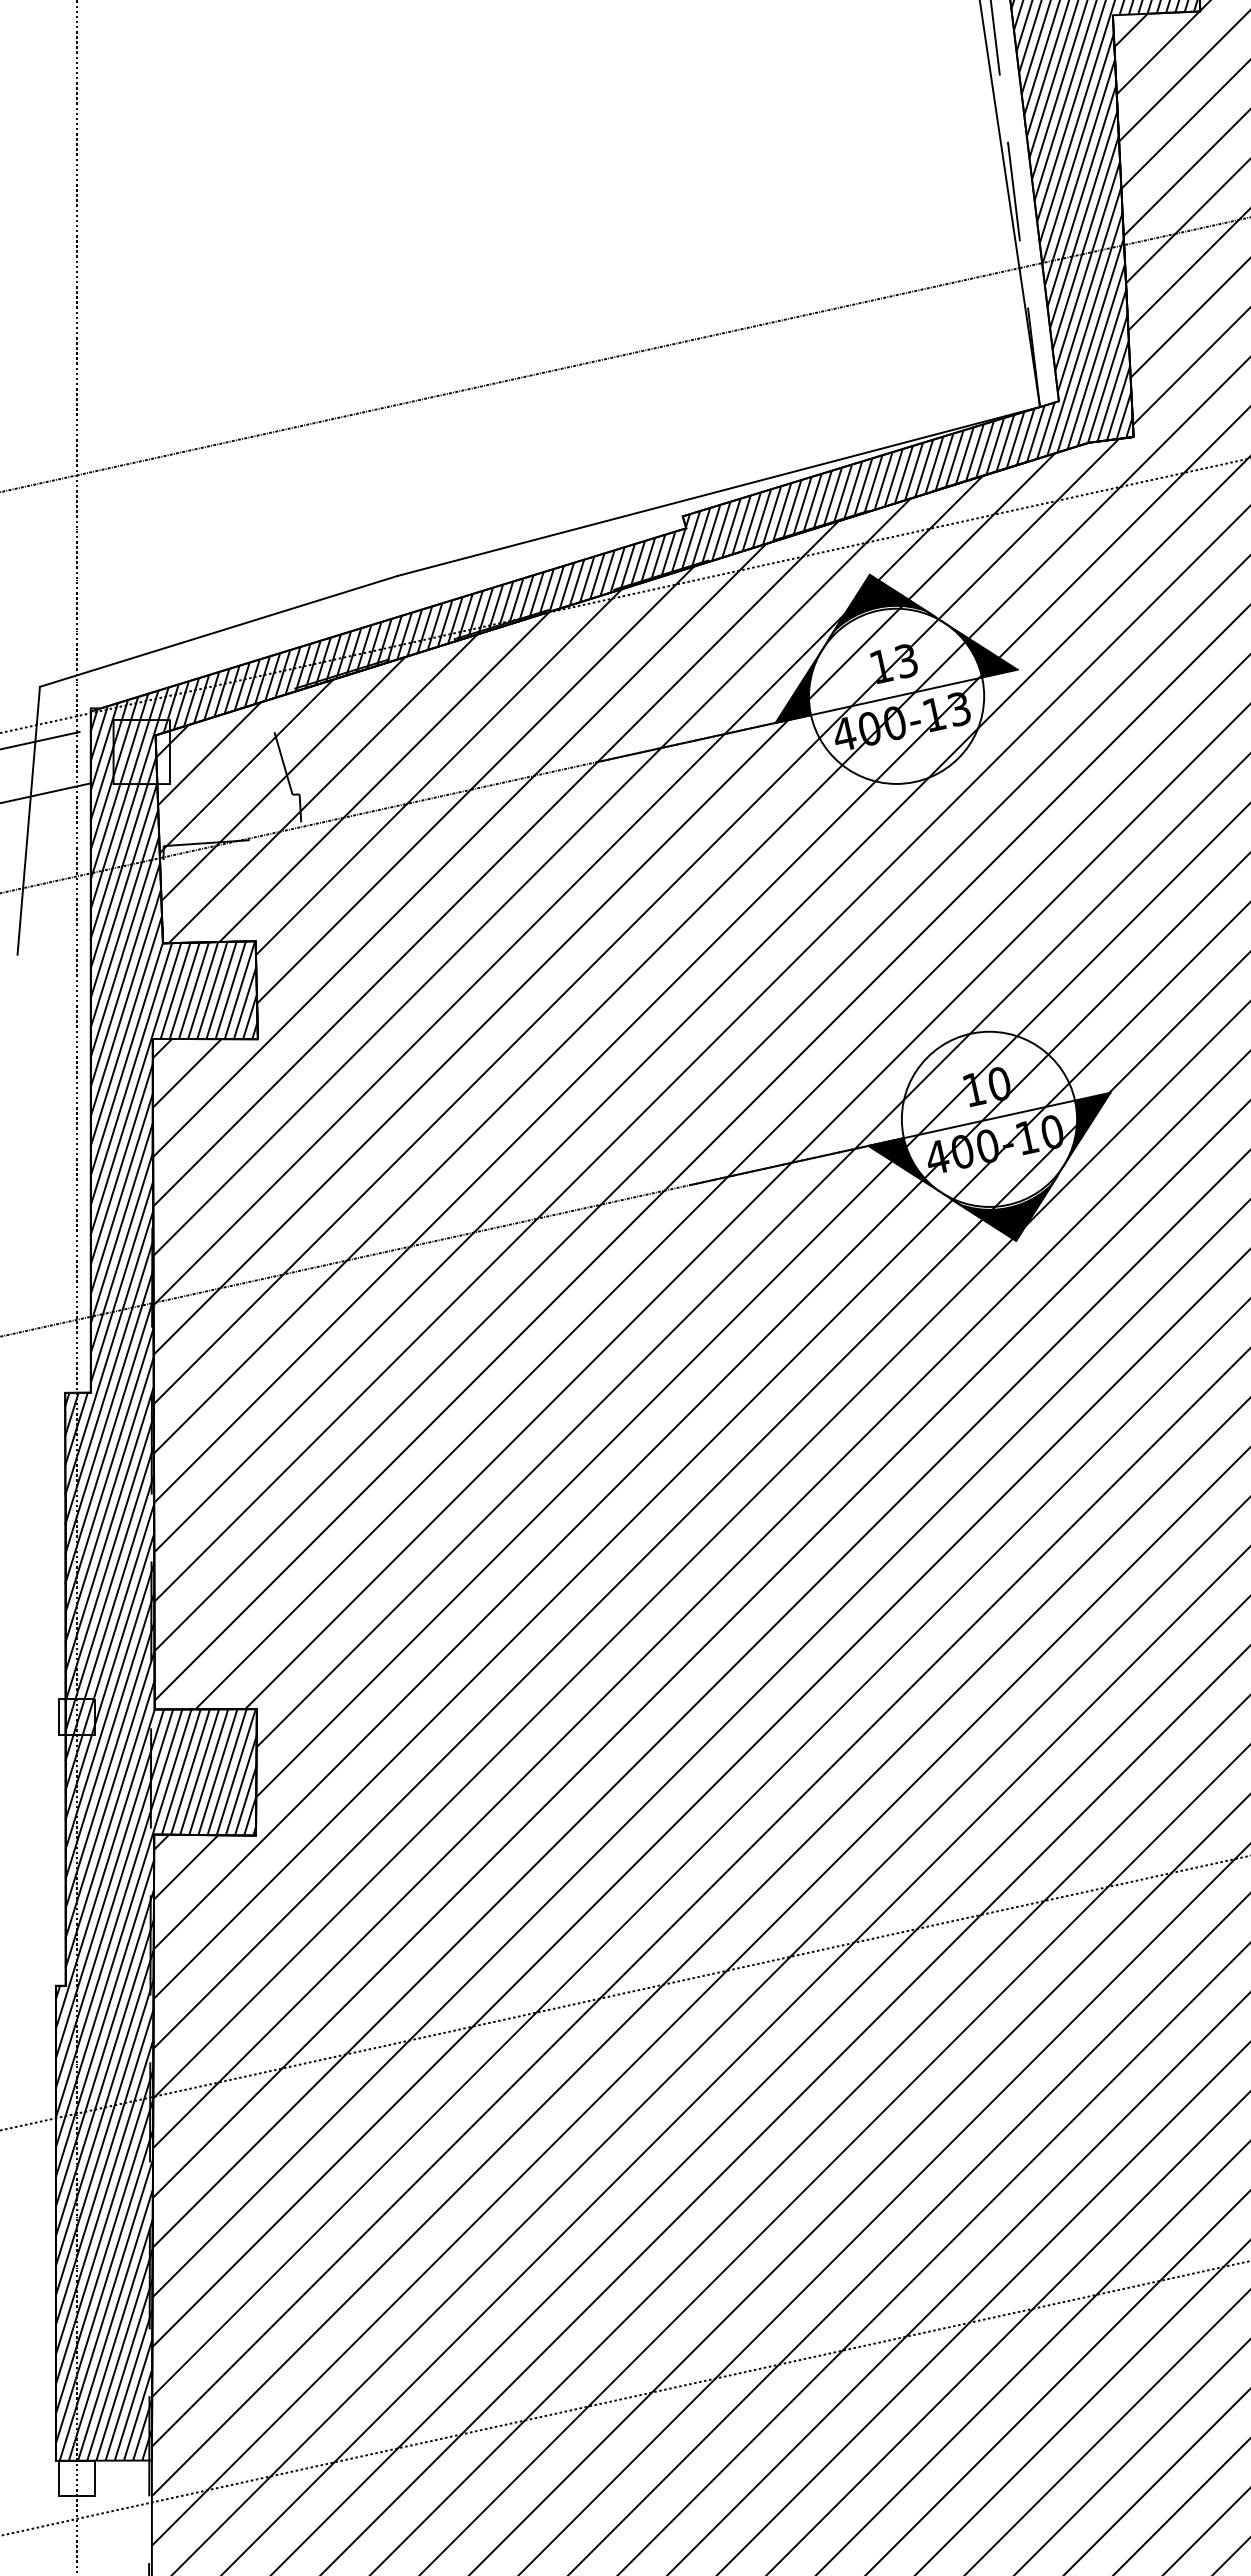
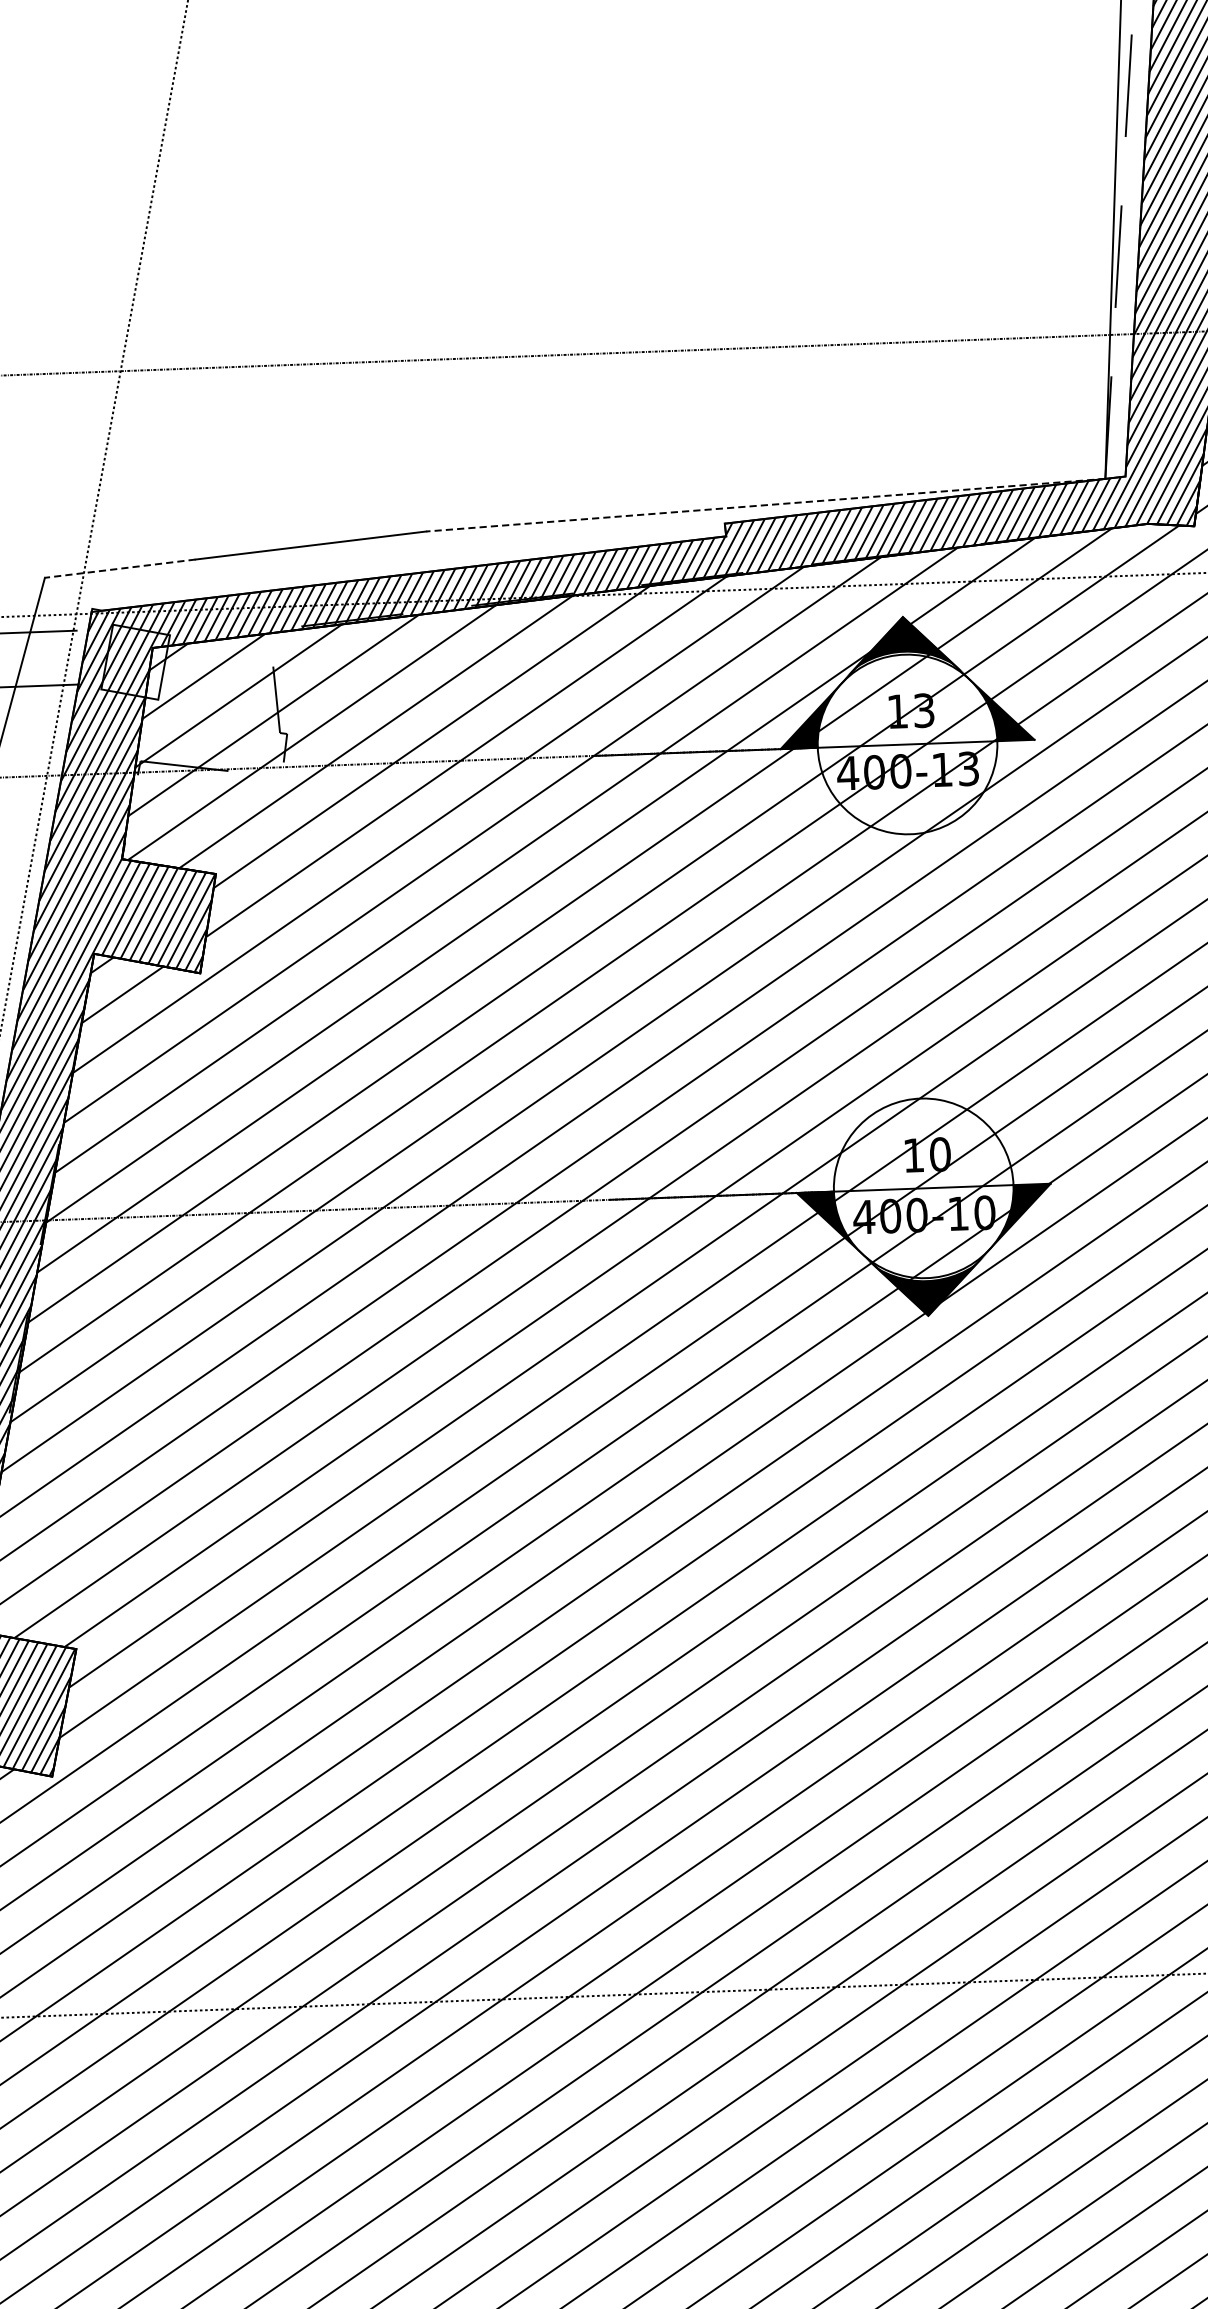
line: (718, 491) -> (765, 505), solid -> dashed
line: (110, 665) -> (120, 569), solid -> dashed

